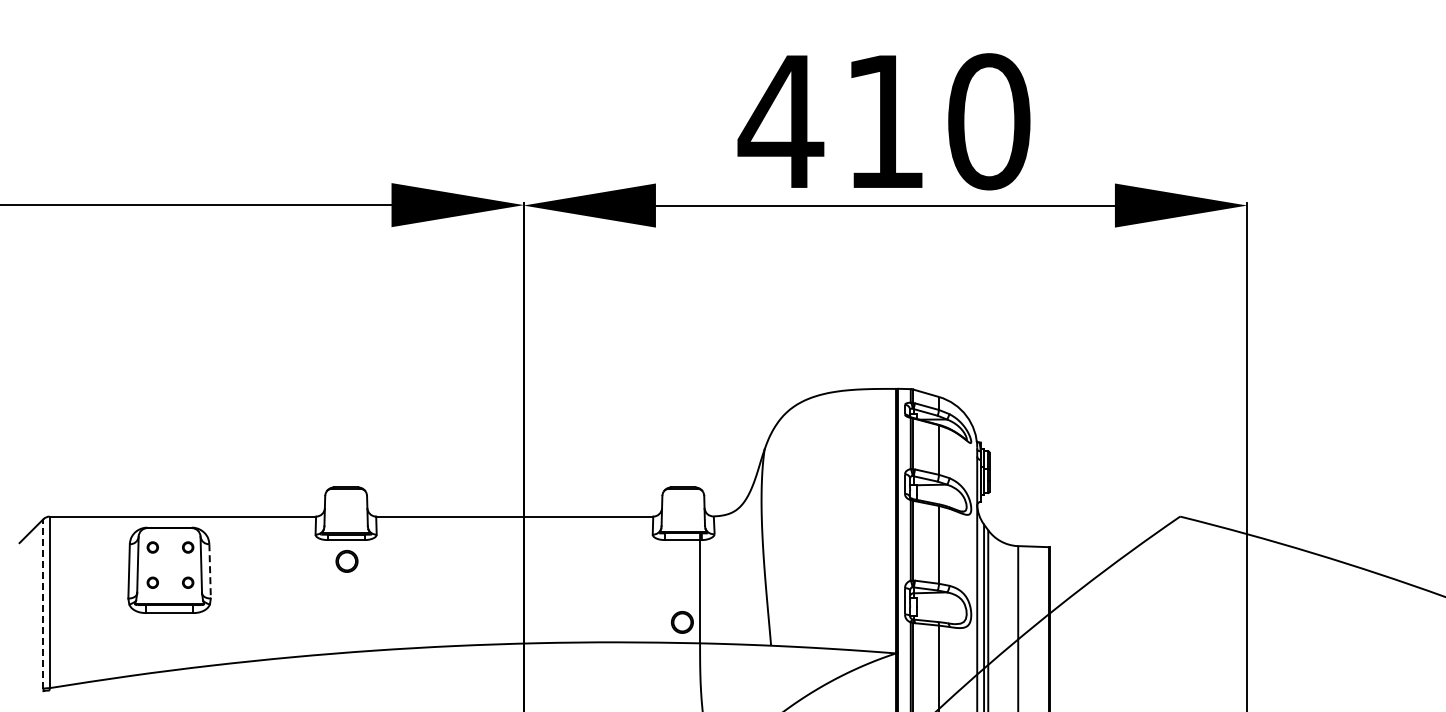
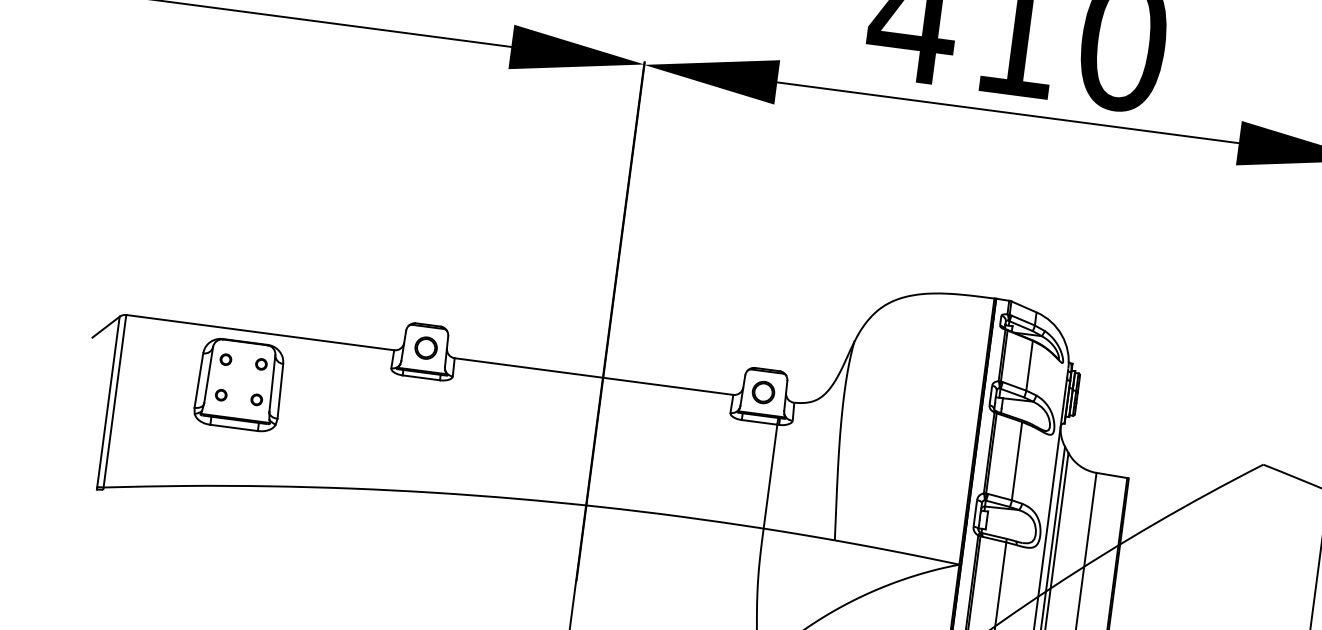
circle: (346, 561) -> (425, 348), moved
line: (210, 571) -> (280, 391), dashed -> solid
line: (43, 603) -> (108, 401), dashed -> solid
circle: (682, 622) -> (763, 392), moved

